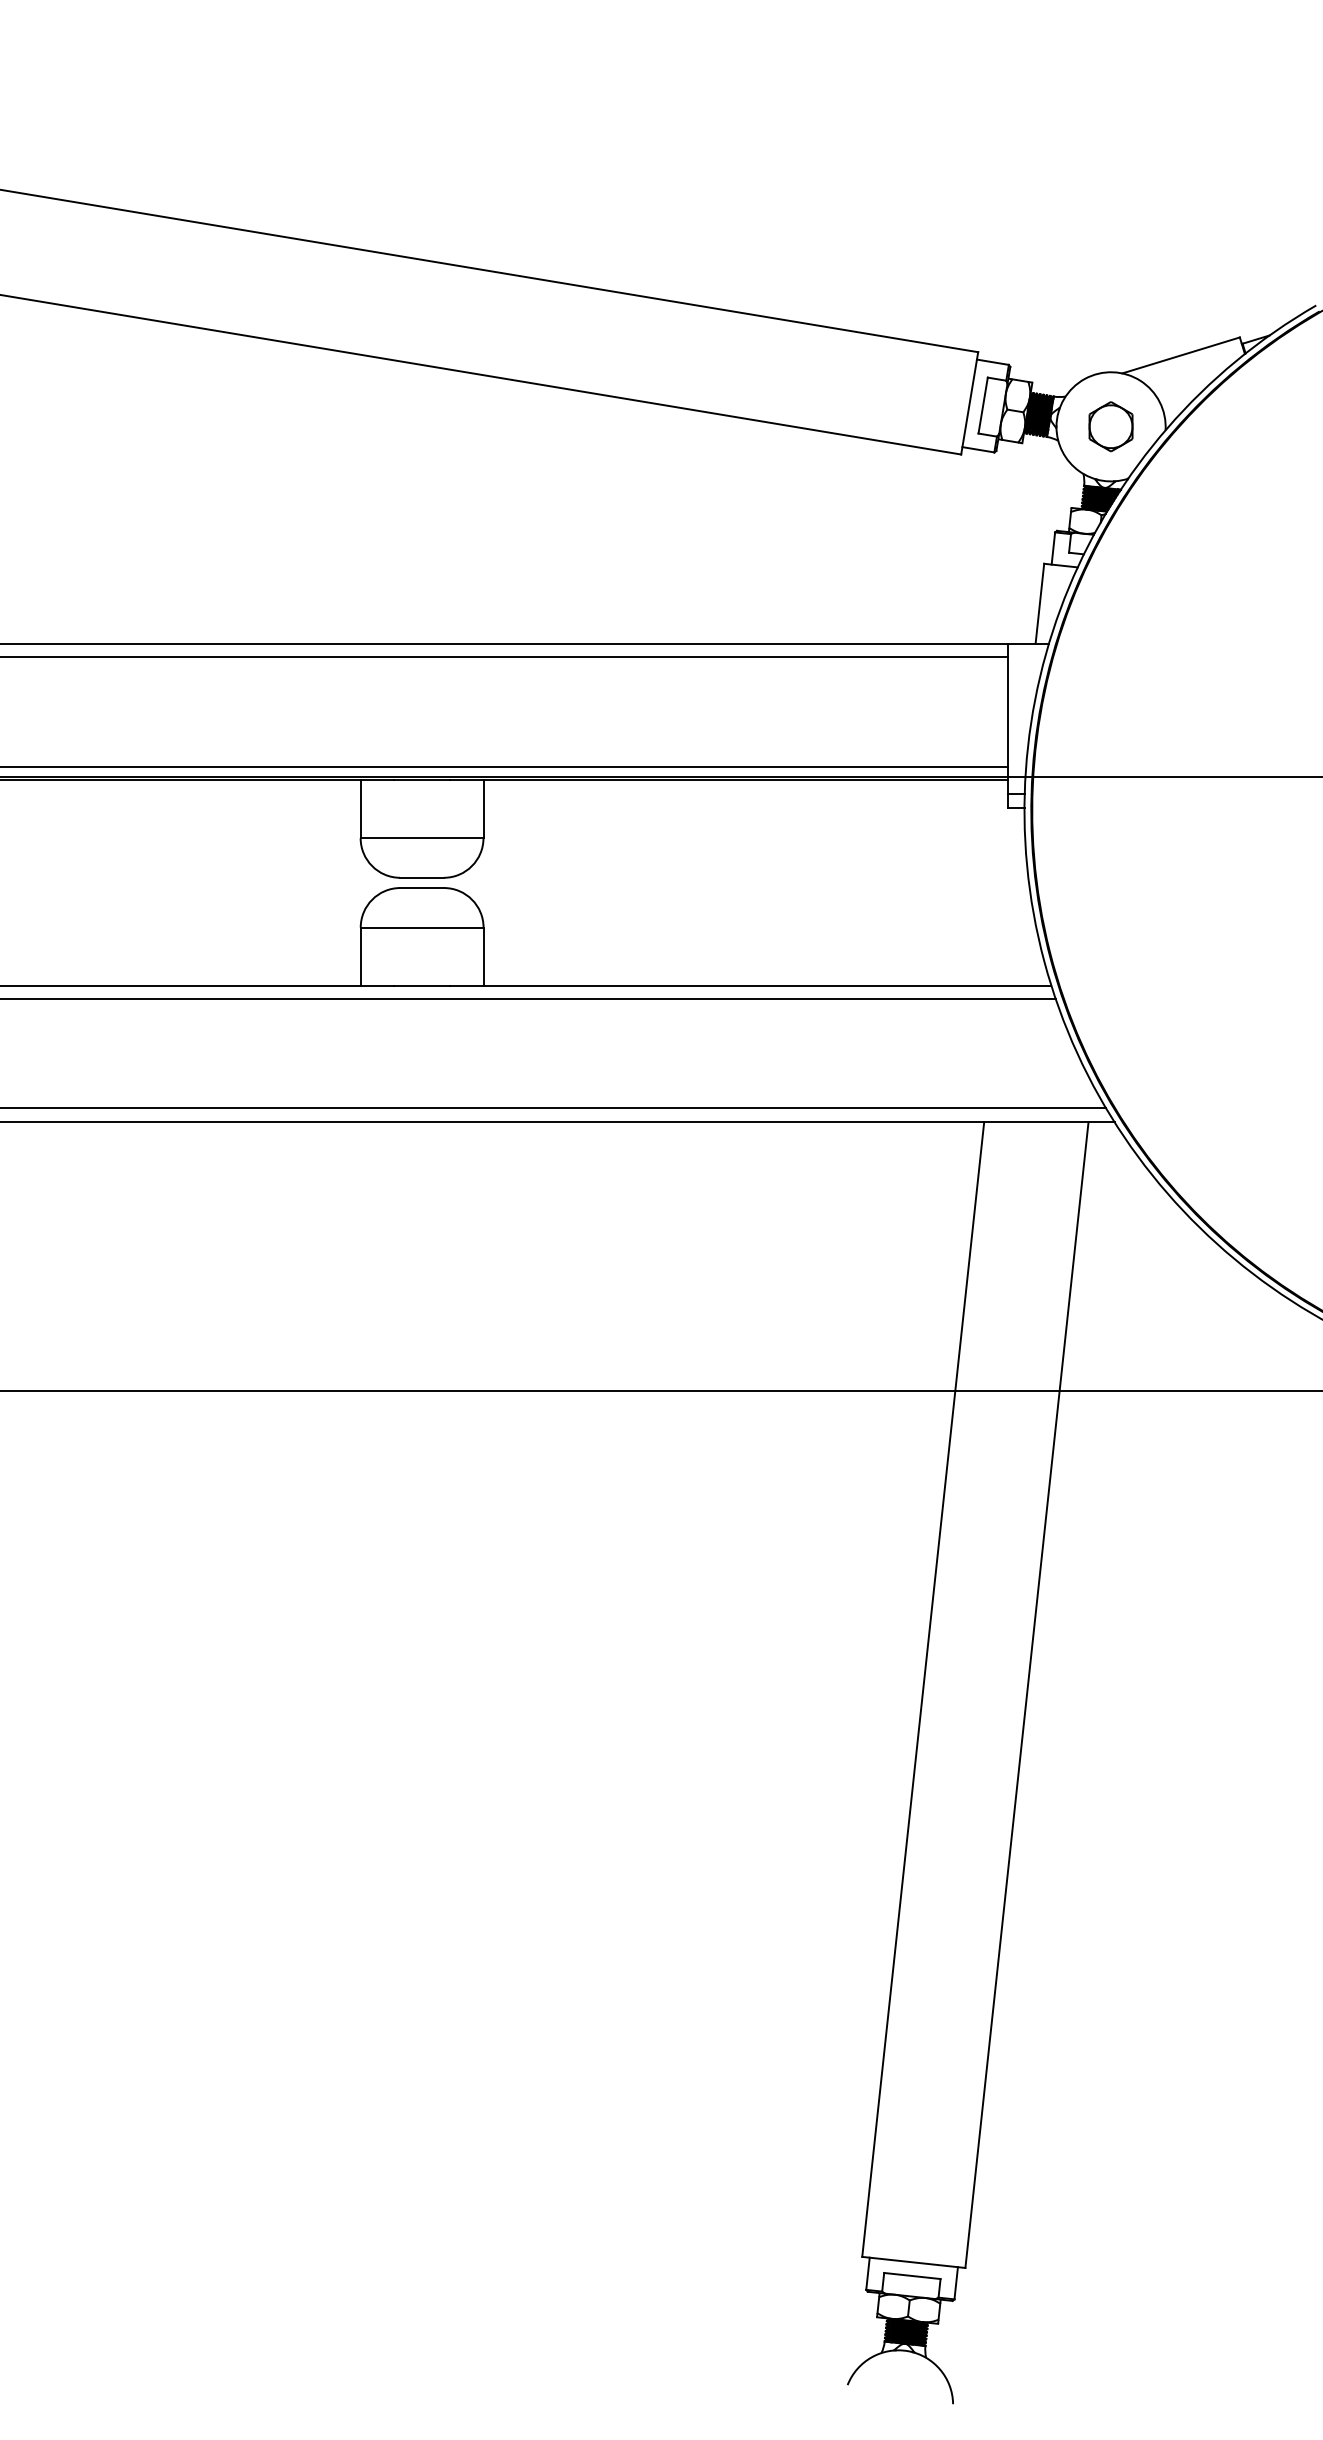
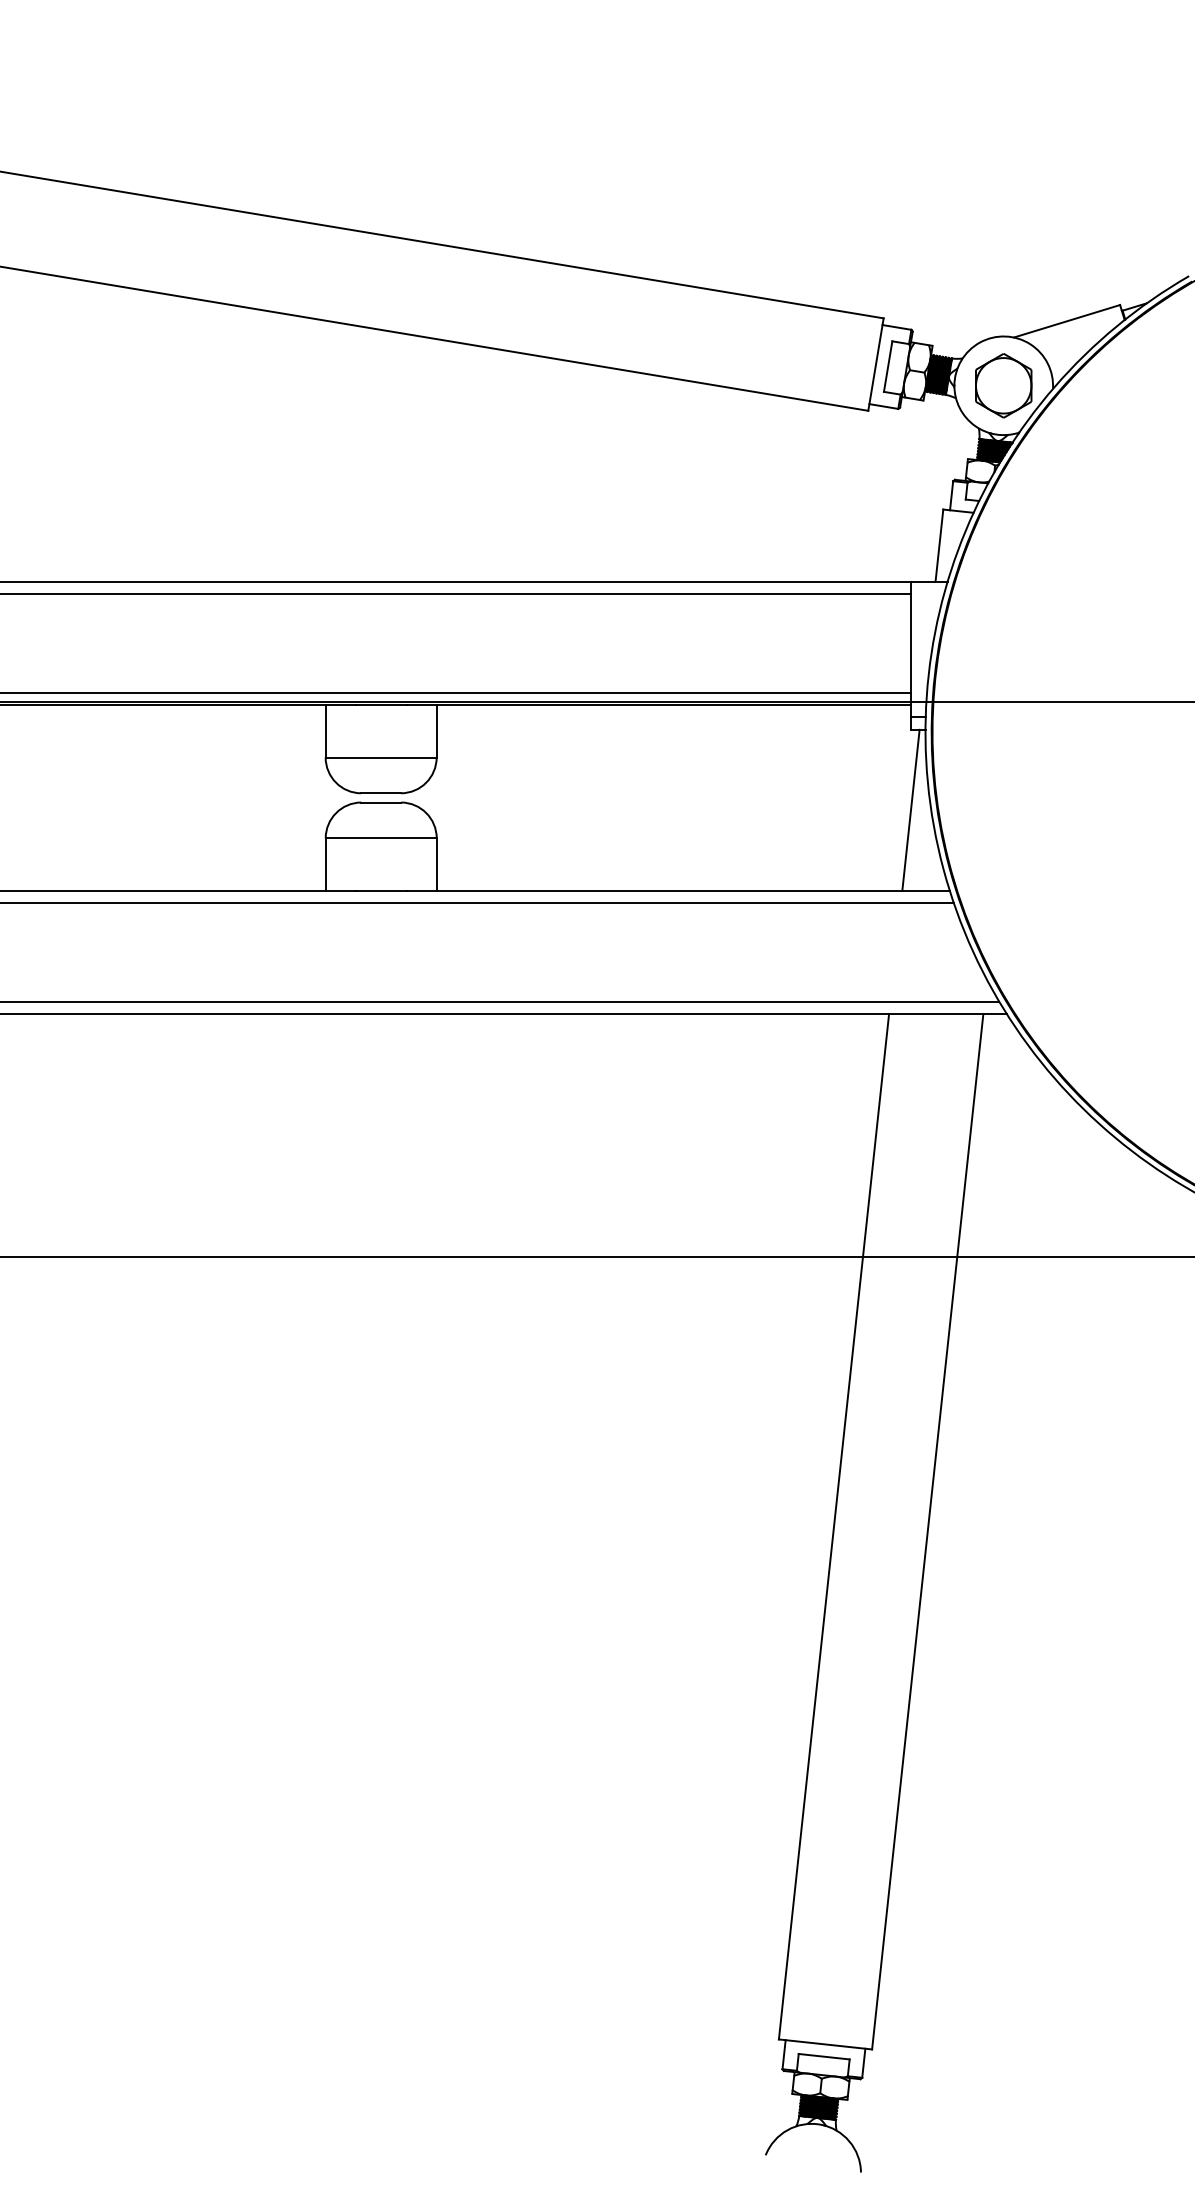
part: (1110, 426) -> (1003, 385), size x1.43
line: (1008, 896) -> (911, 810), added

